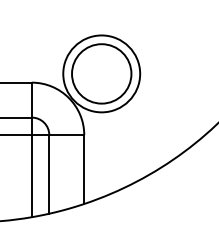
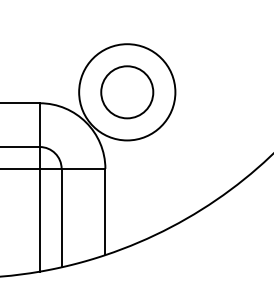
circle: (101, 73) -> (126, 91), size x0.7

